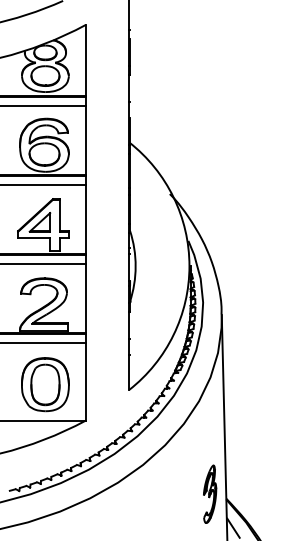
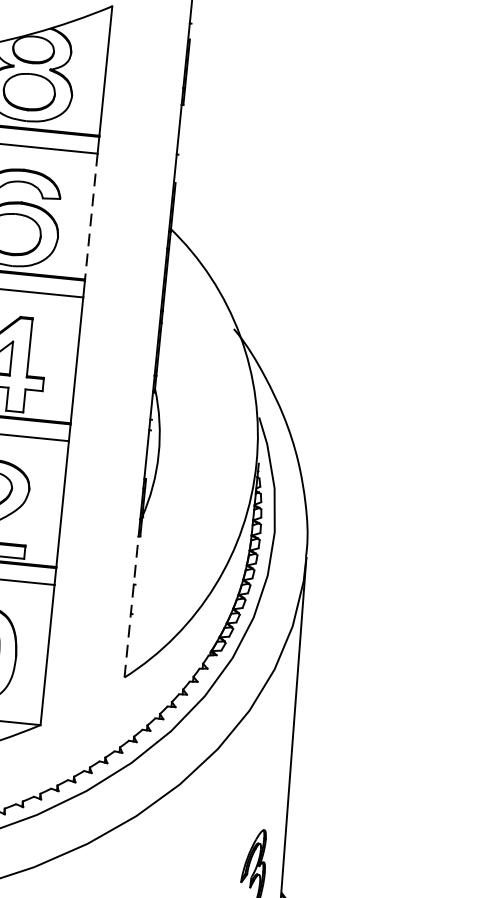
line: (86, 140) -> (92, 216), solid -> dashed
line: (129, 351) -> (132, 607), solid -> dashed

